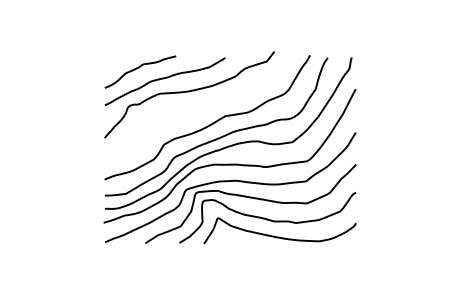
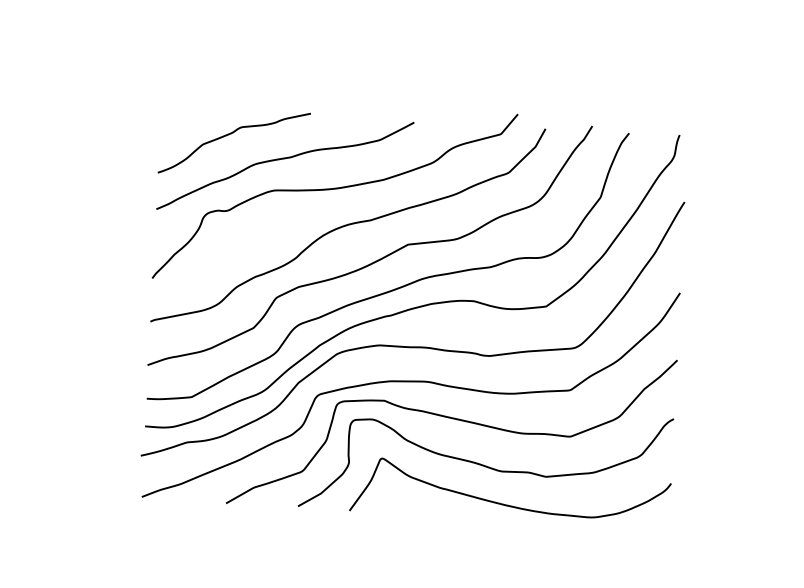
curve: (196, 108) -> (348, 225), added

